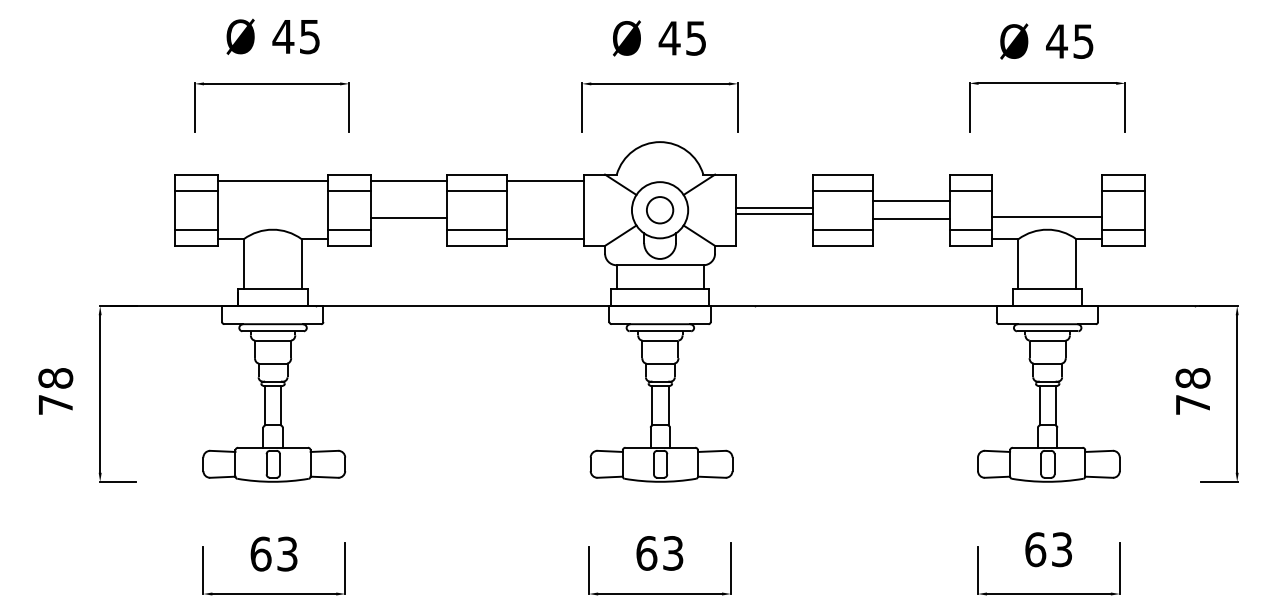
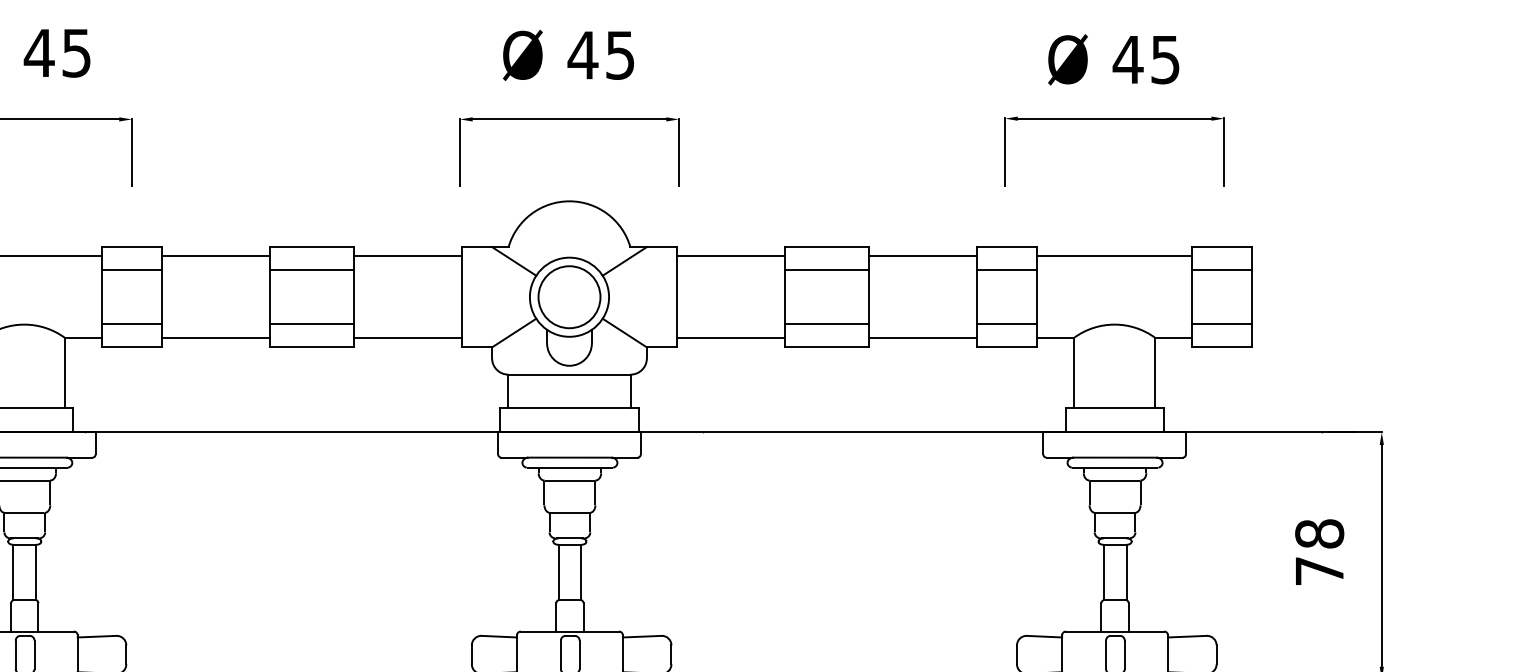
line: (911, 201) -> (923, 256), moved
line: (774, 208) -> (730, 338), moved
circle: (660, 210) -> (570, 297), size x1.67
line: (774, 214) -> (730, 256), moved
line: (1047, 217) -> (1114, 256), moved
line: (408, 218) -> (215, 338), moved
line: (911, 219) -> (923, 338), moved

